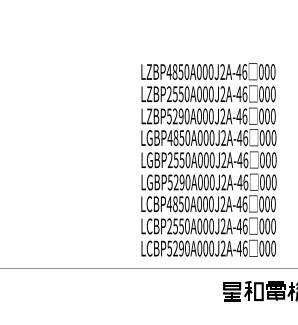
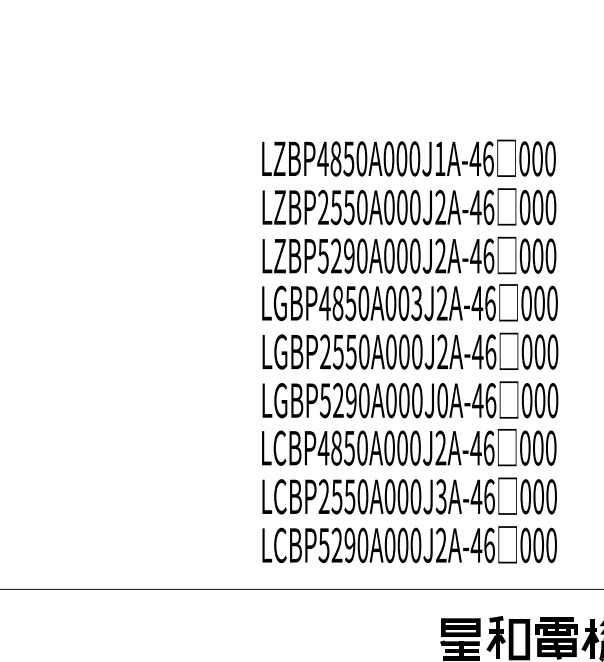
text: (222, 71) -> (439, 157), LZBP4850A000J2A-46 -> LZBP4850A000J1A-46
text: (211, 137) -> (415, 302), LGBP4850A000J2A-46 -> LGBP4850A003J2A-46
text: (223, 182) -> (441, 400), LGBP5290A000J2A-46 -> LGBP5290A000J0A-46
text: (222, 226) -> (439, 496), LCBP2550A000J2A-46 -> LCBP2550A000J3A-46

